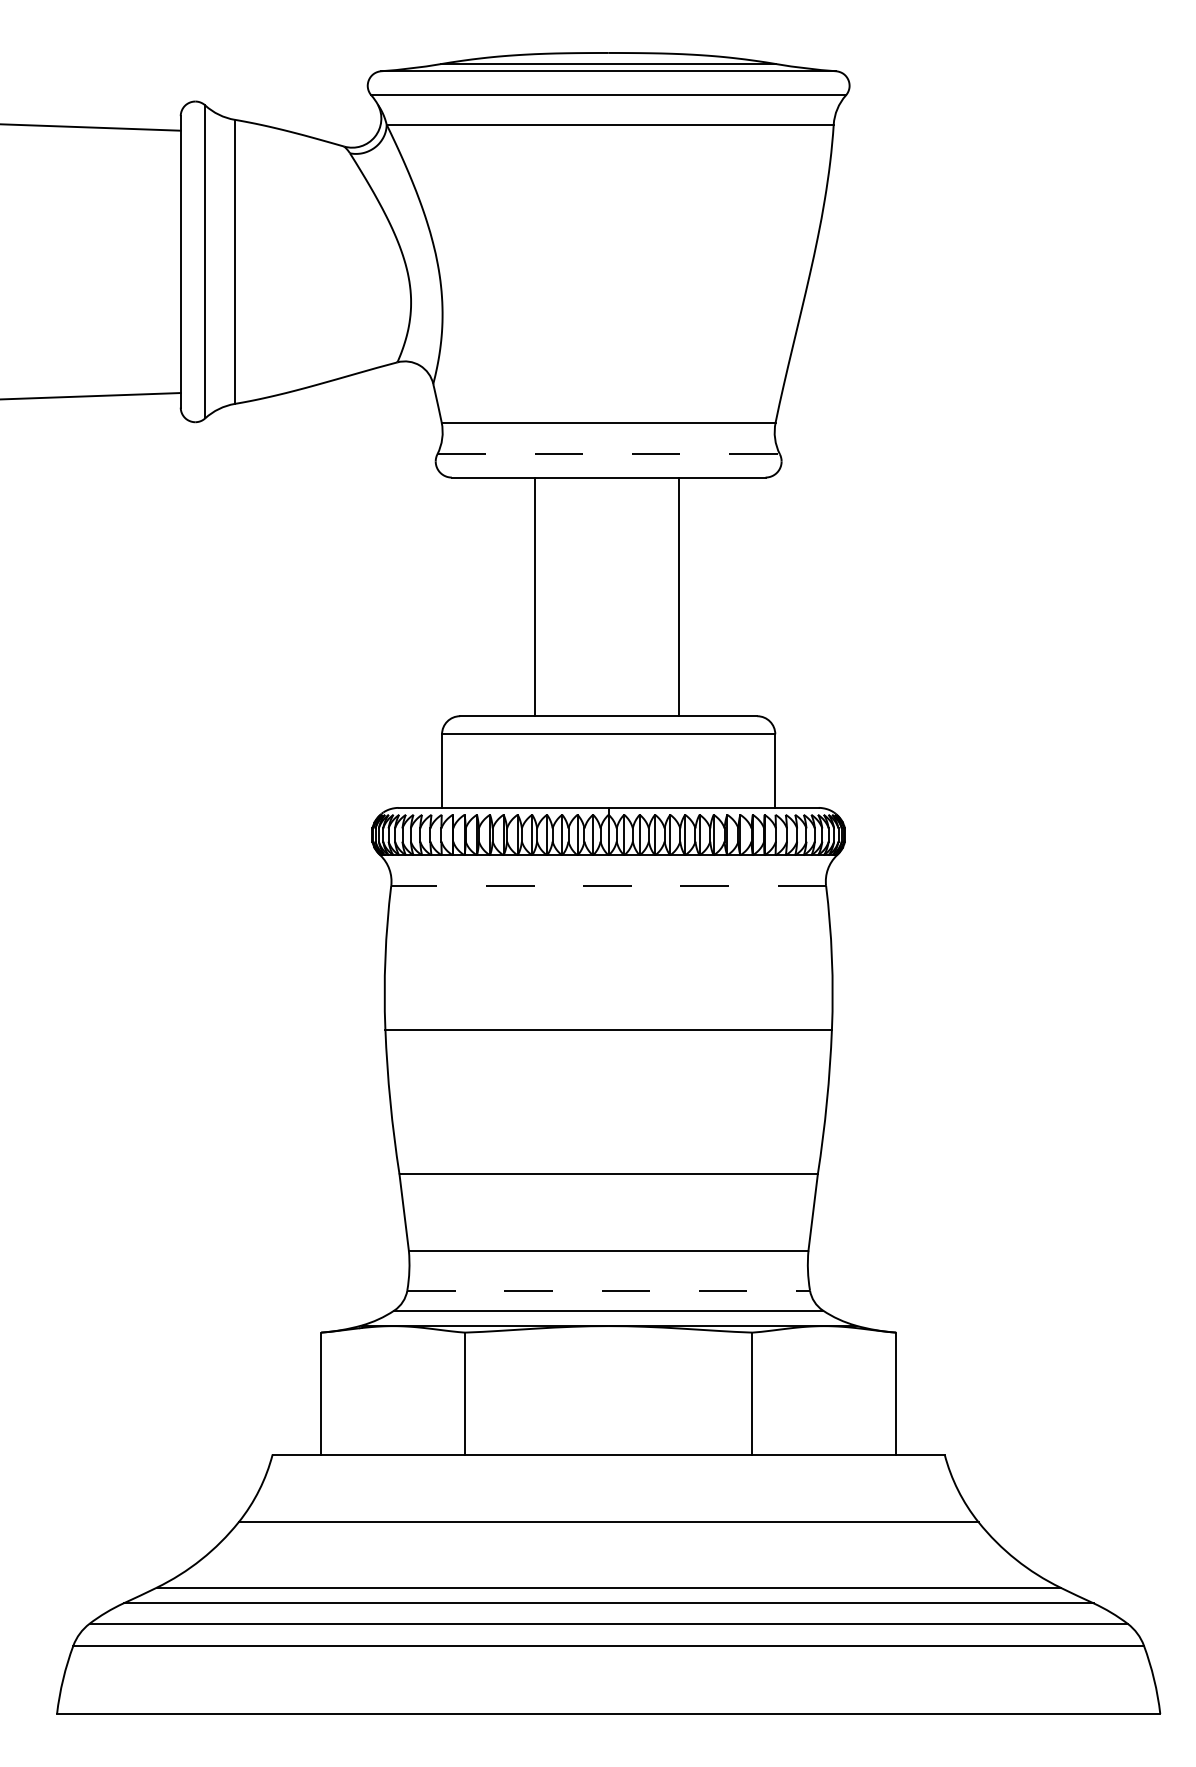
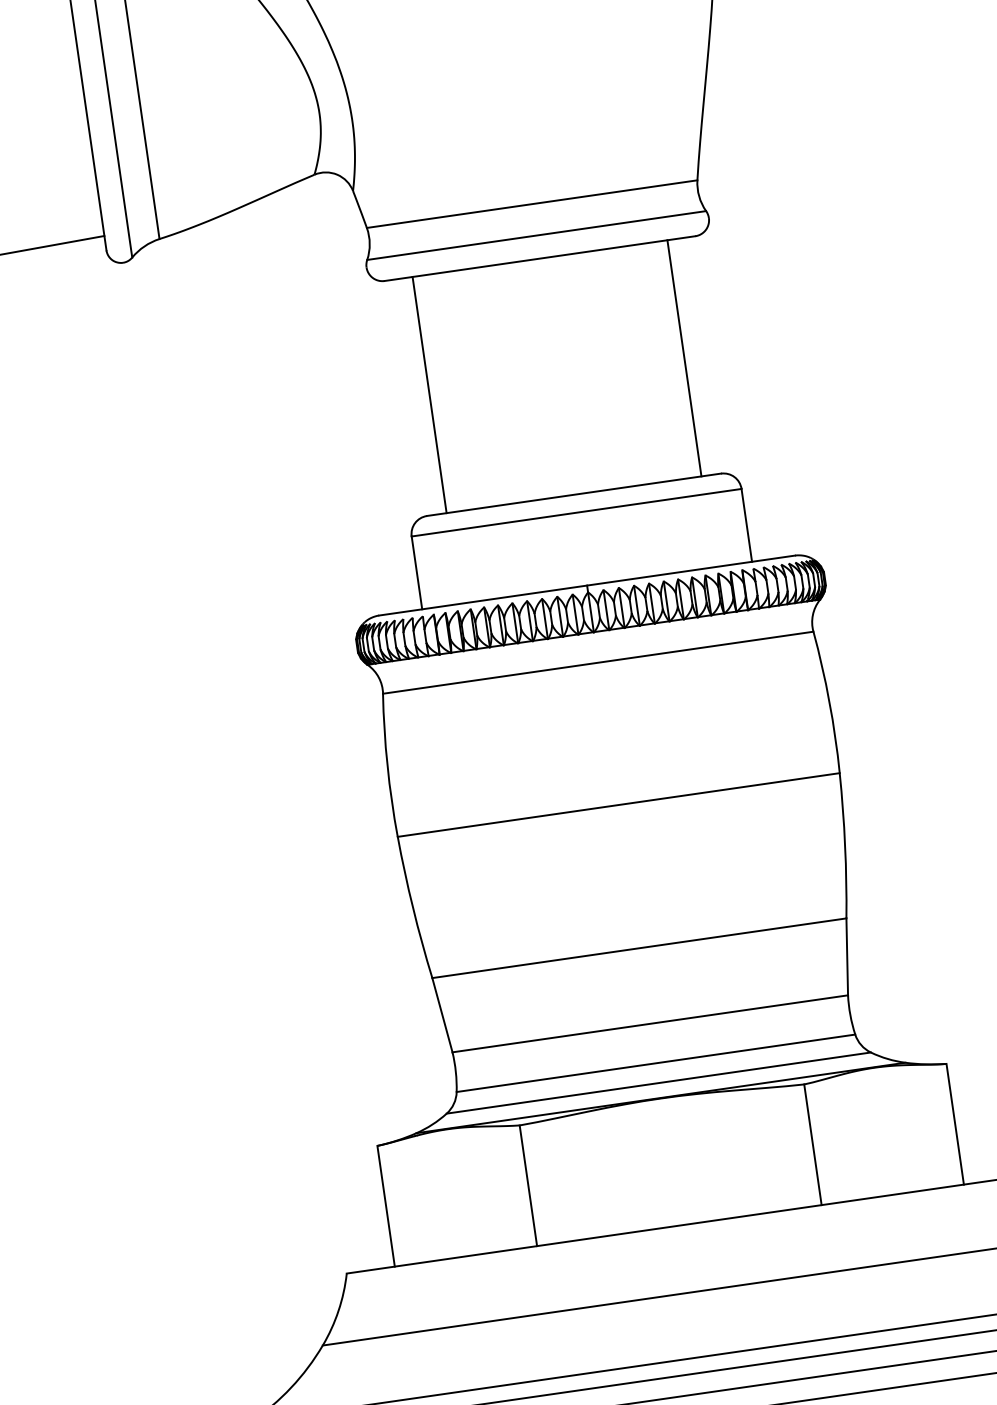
line: (609, 454) -> (537, 235), dashed -> solid
line: (534, 596) -> (429, 394), moved
line: (679, 596) -> (684, 357), moved
line: (608, 885) -> (598, 662), dashed -> solid
line: (609, 1290) -> (656, 1063), dashed -> solid

